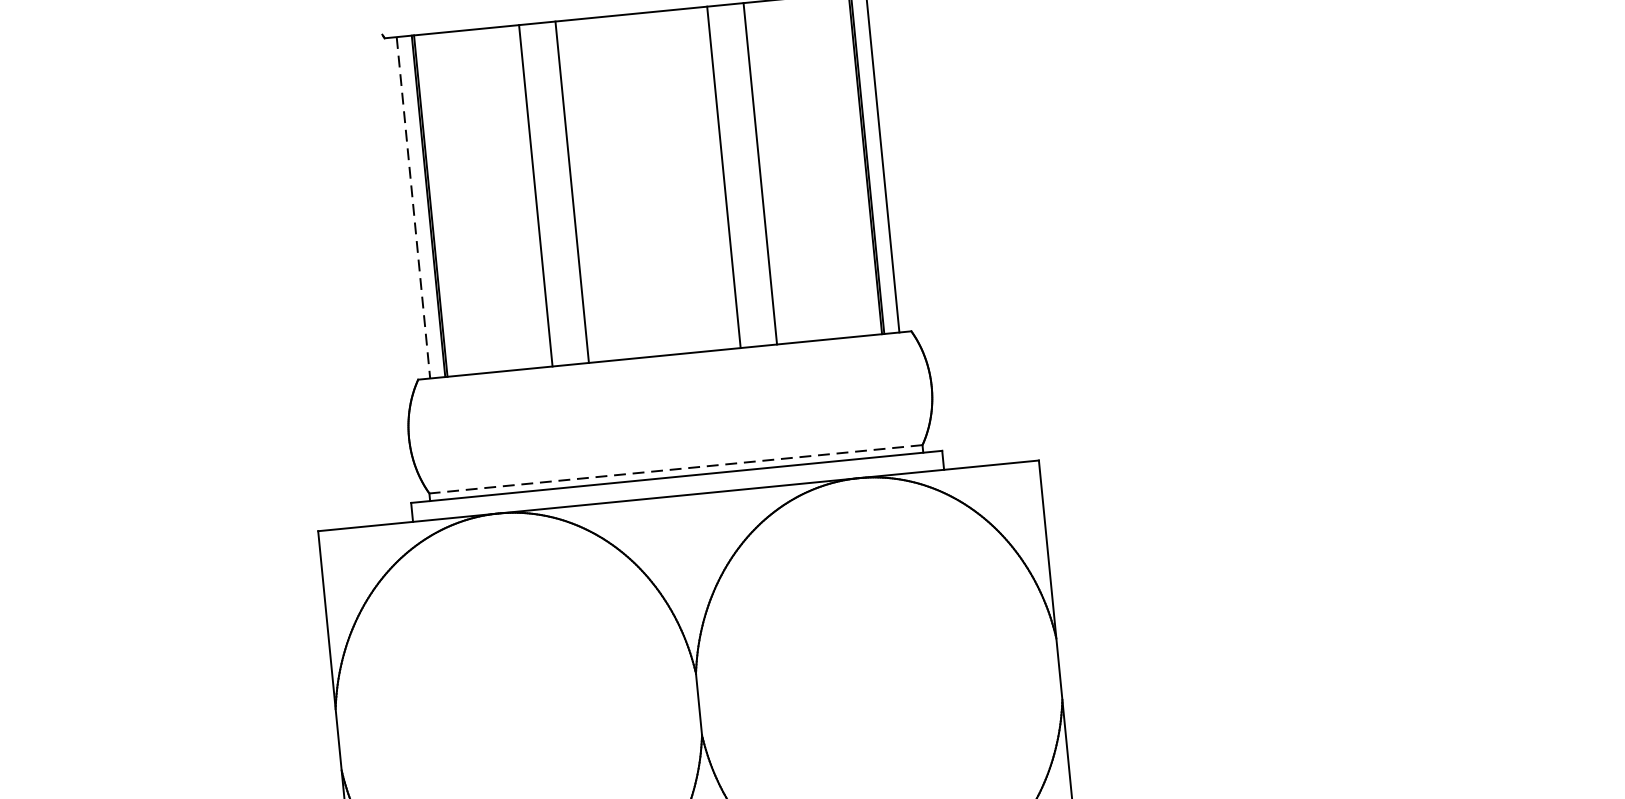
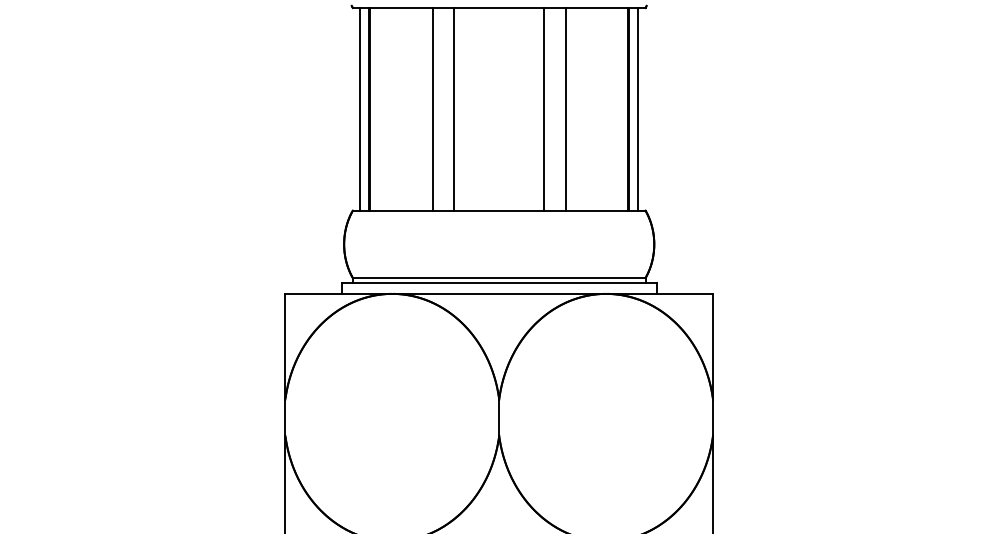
line: (414, 208) -> (360, 109), dashed -> solid
line: (674, 470) -> (498, 278), dashed -> solid

